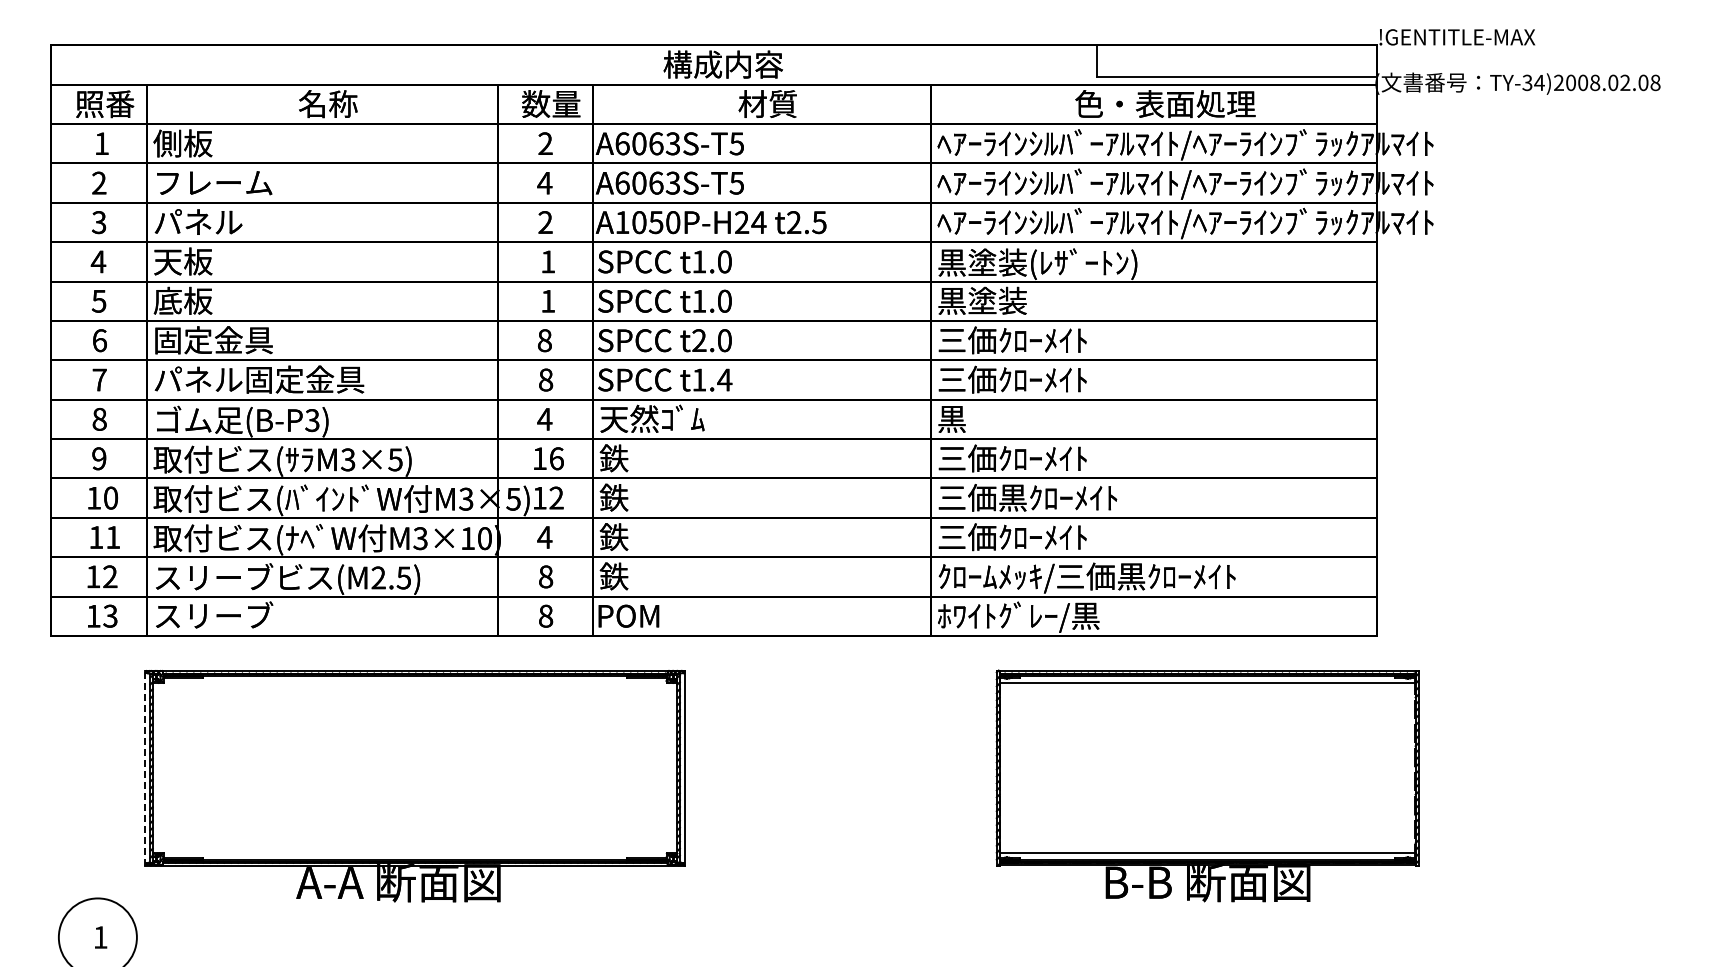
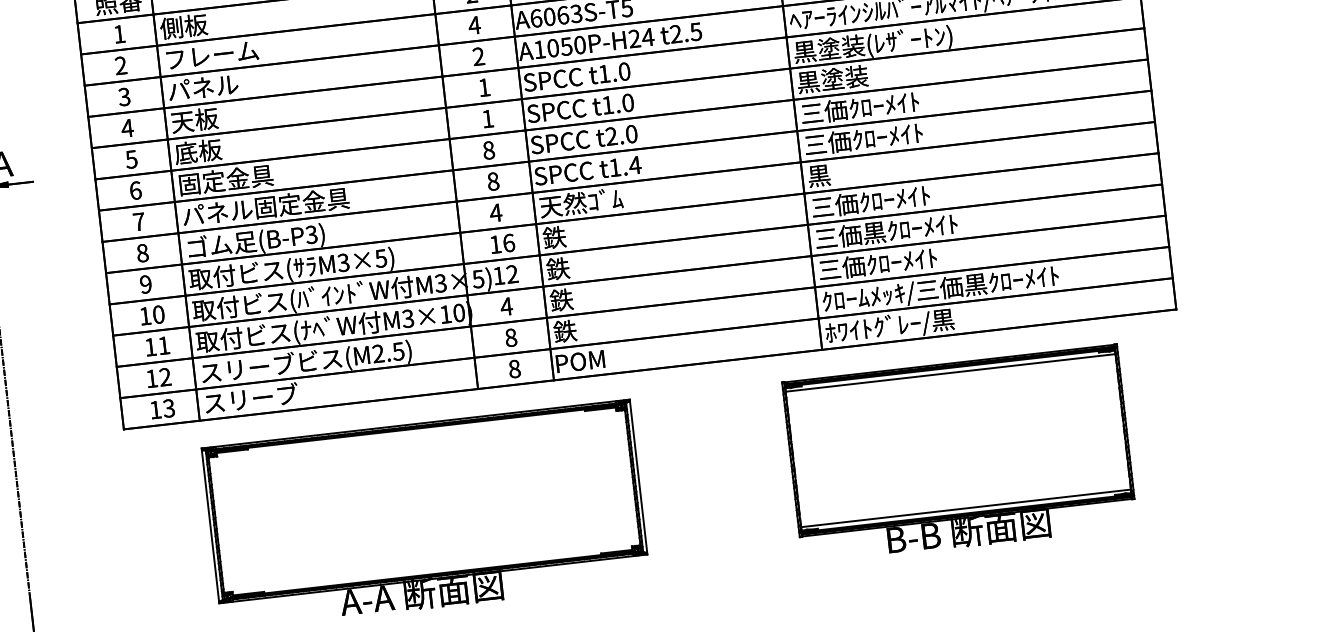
line: (145, 768) -> (210, 526), dashed -> solid
part: (1207, 785) -> (959, 454), moved

